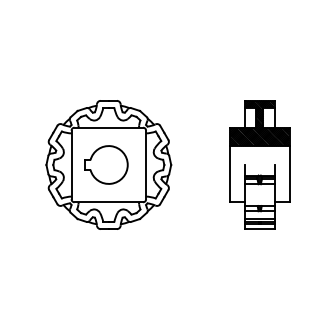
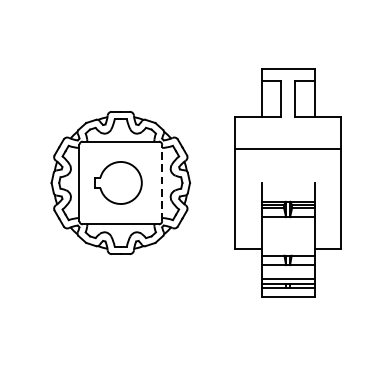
line: (146, 164) -> (162, 182), solid -> dashed
part: (259, 164) -> (288, 182), size x1.6

